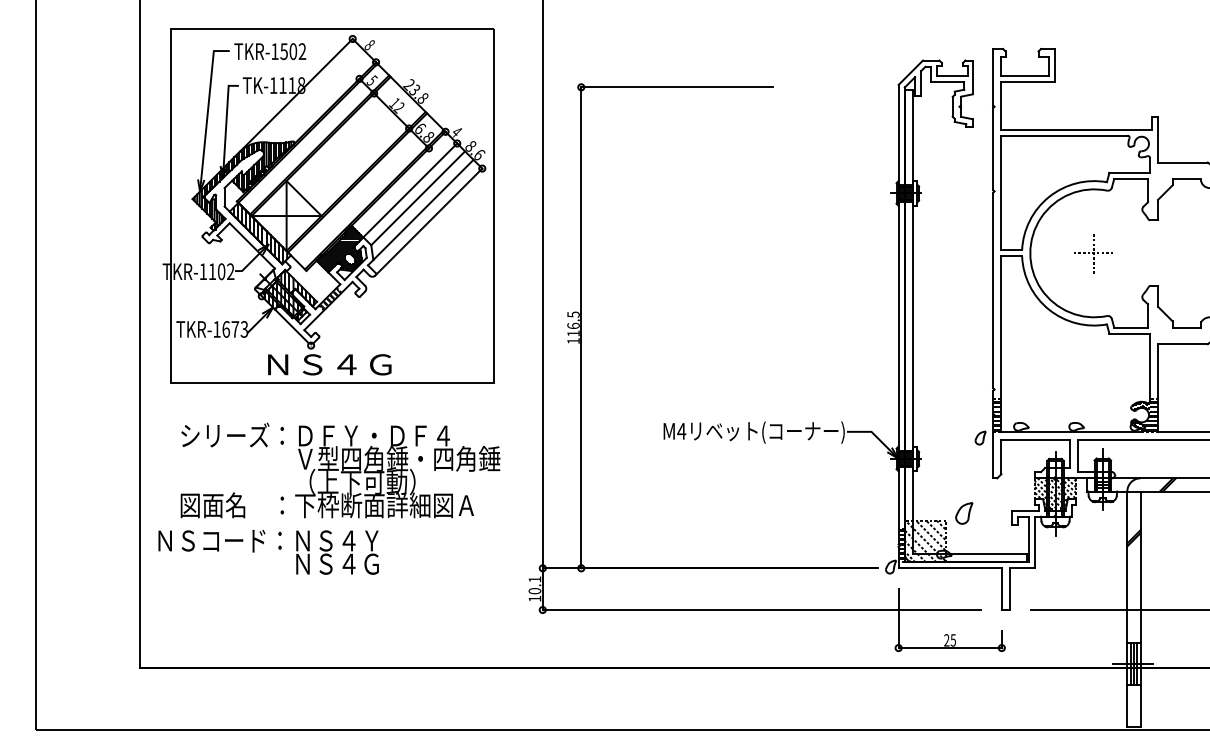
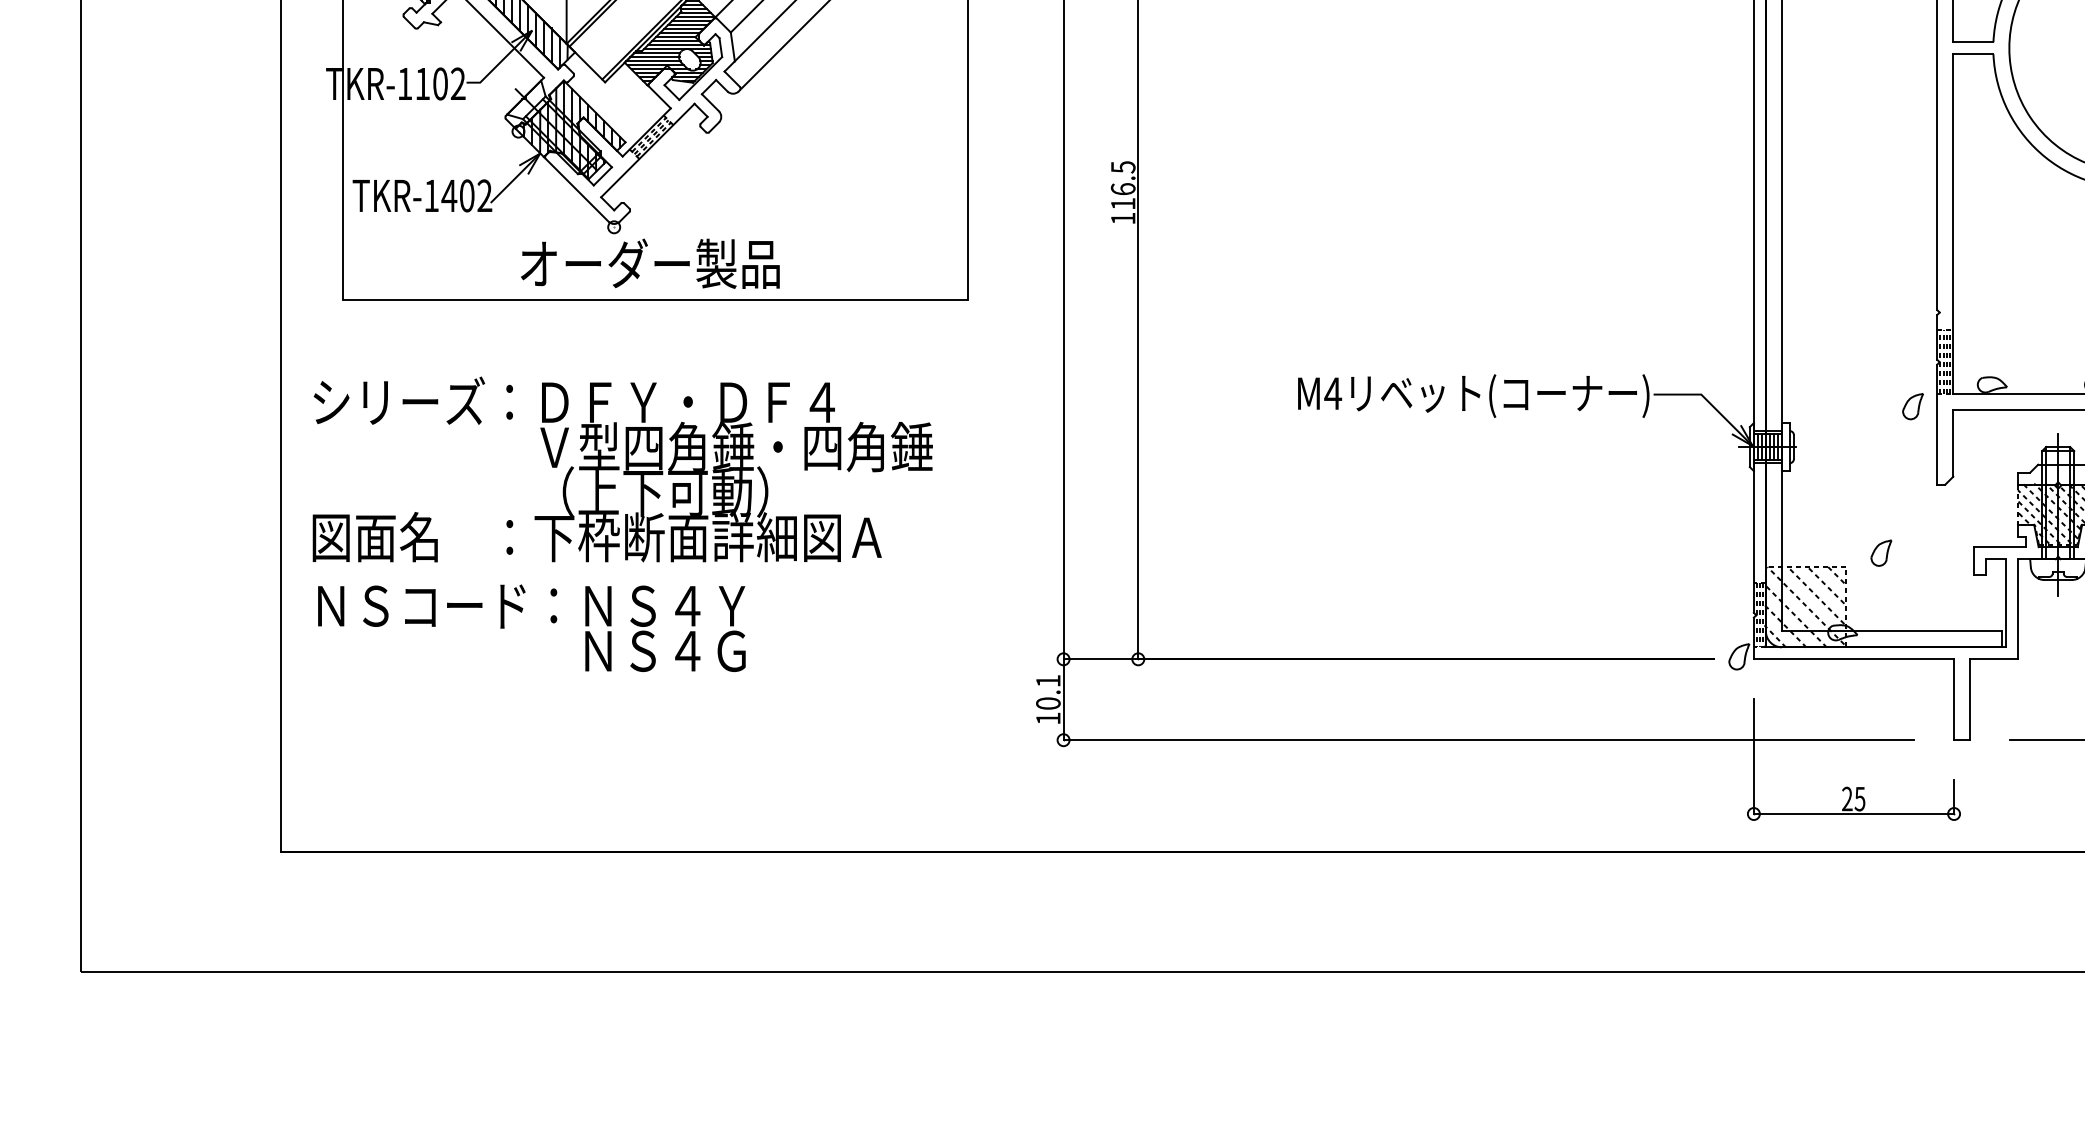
text: (235, 329) -> (467, 196), TKR-1673 -> TKR-1402
text: (329, 364) -> (649, 263), ＮＳ４Ｇ -> オーダー製品
text: (340, 470) -> (622, 469), moved
part: (964, 513) -> (1881, 552), size x0.62

